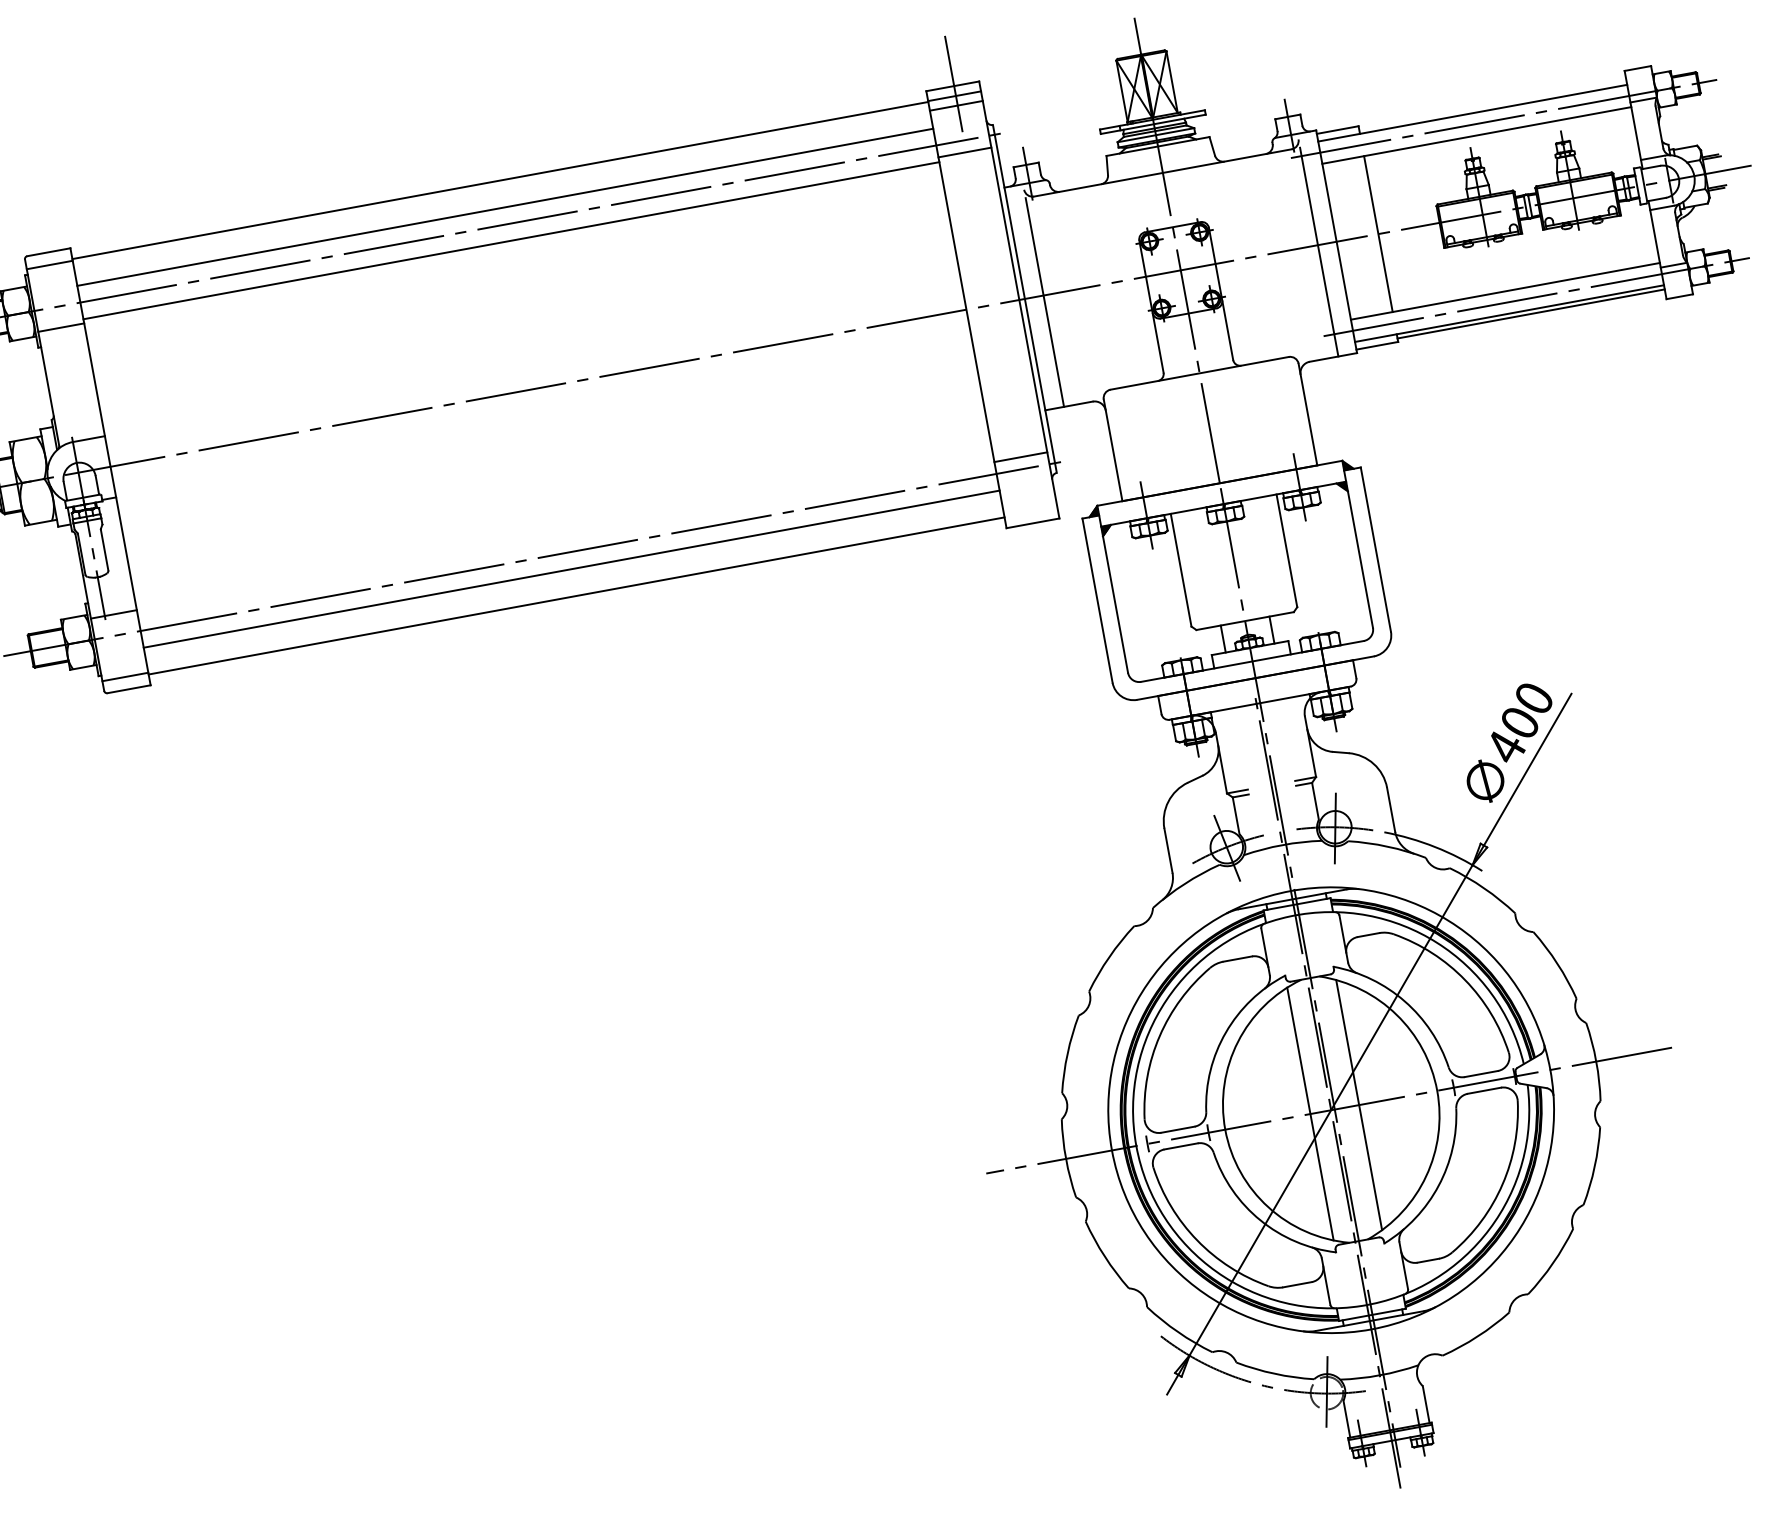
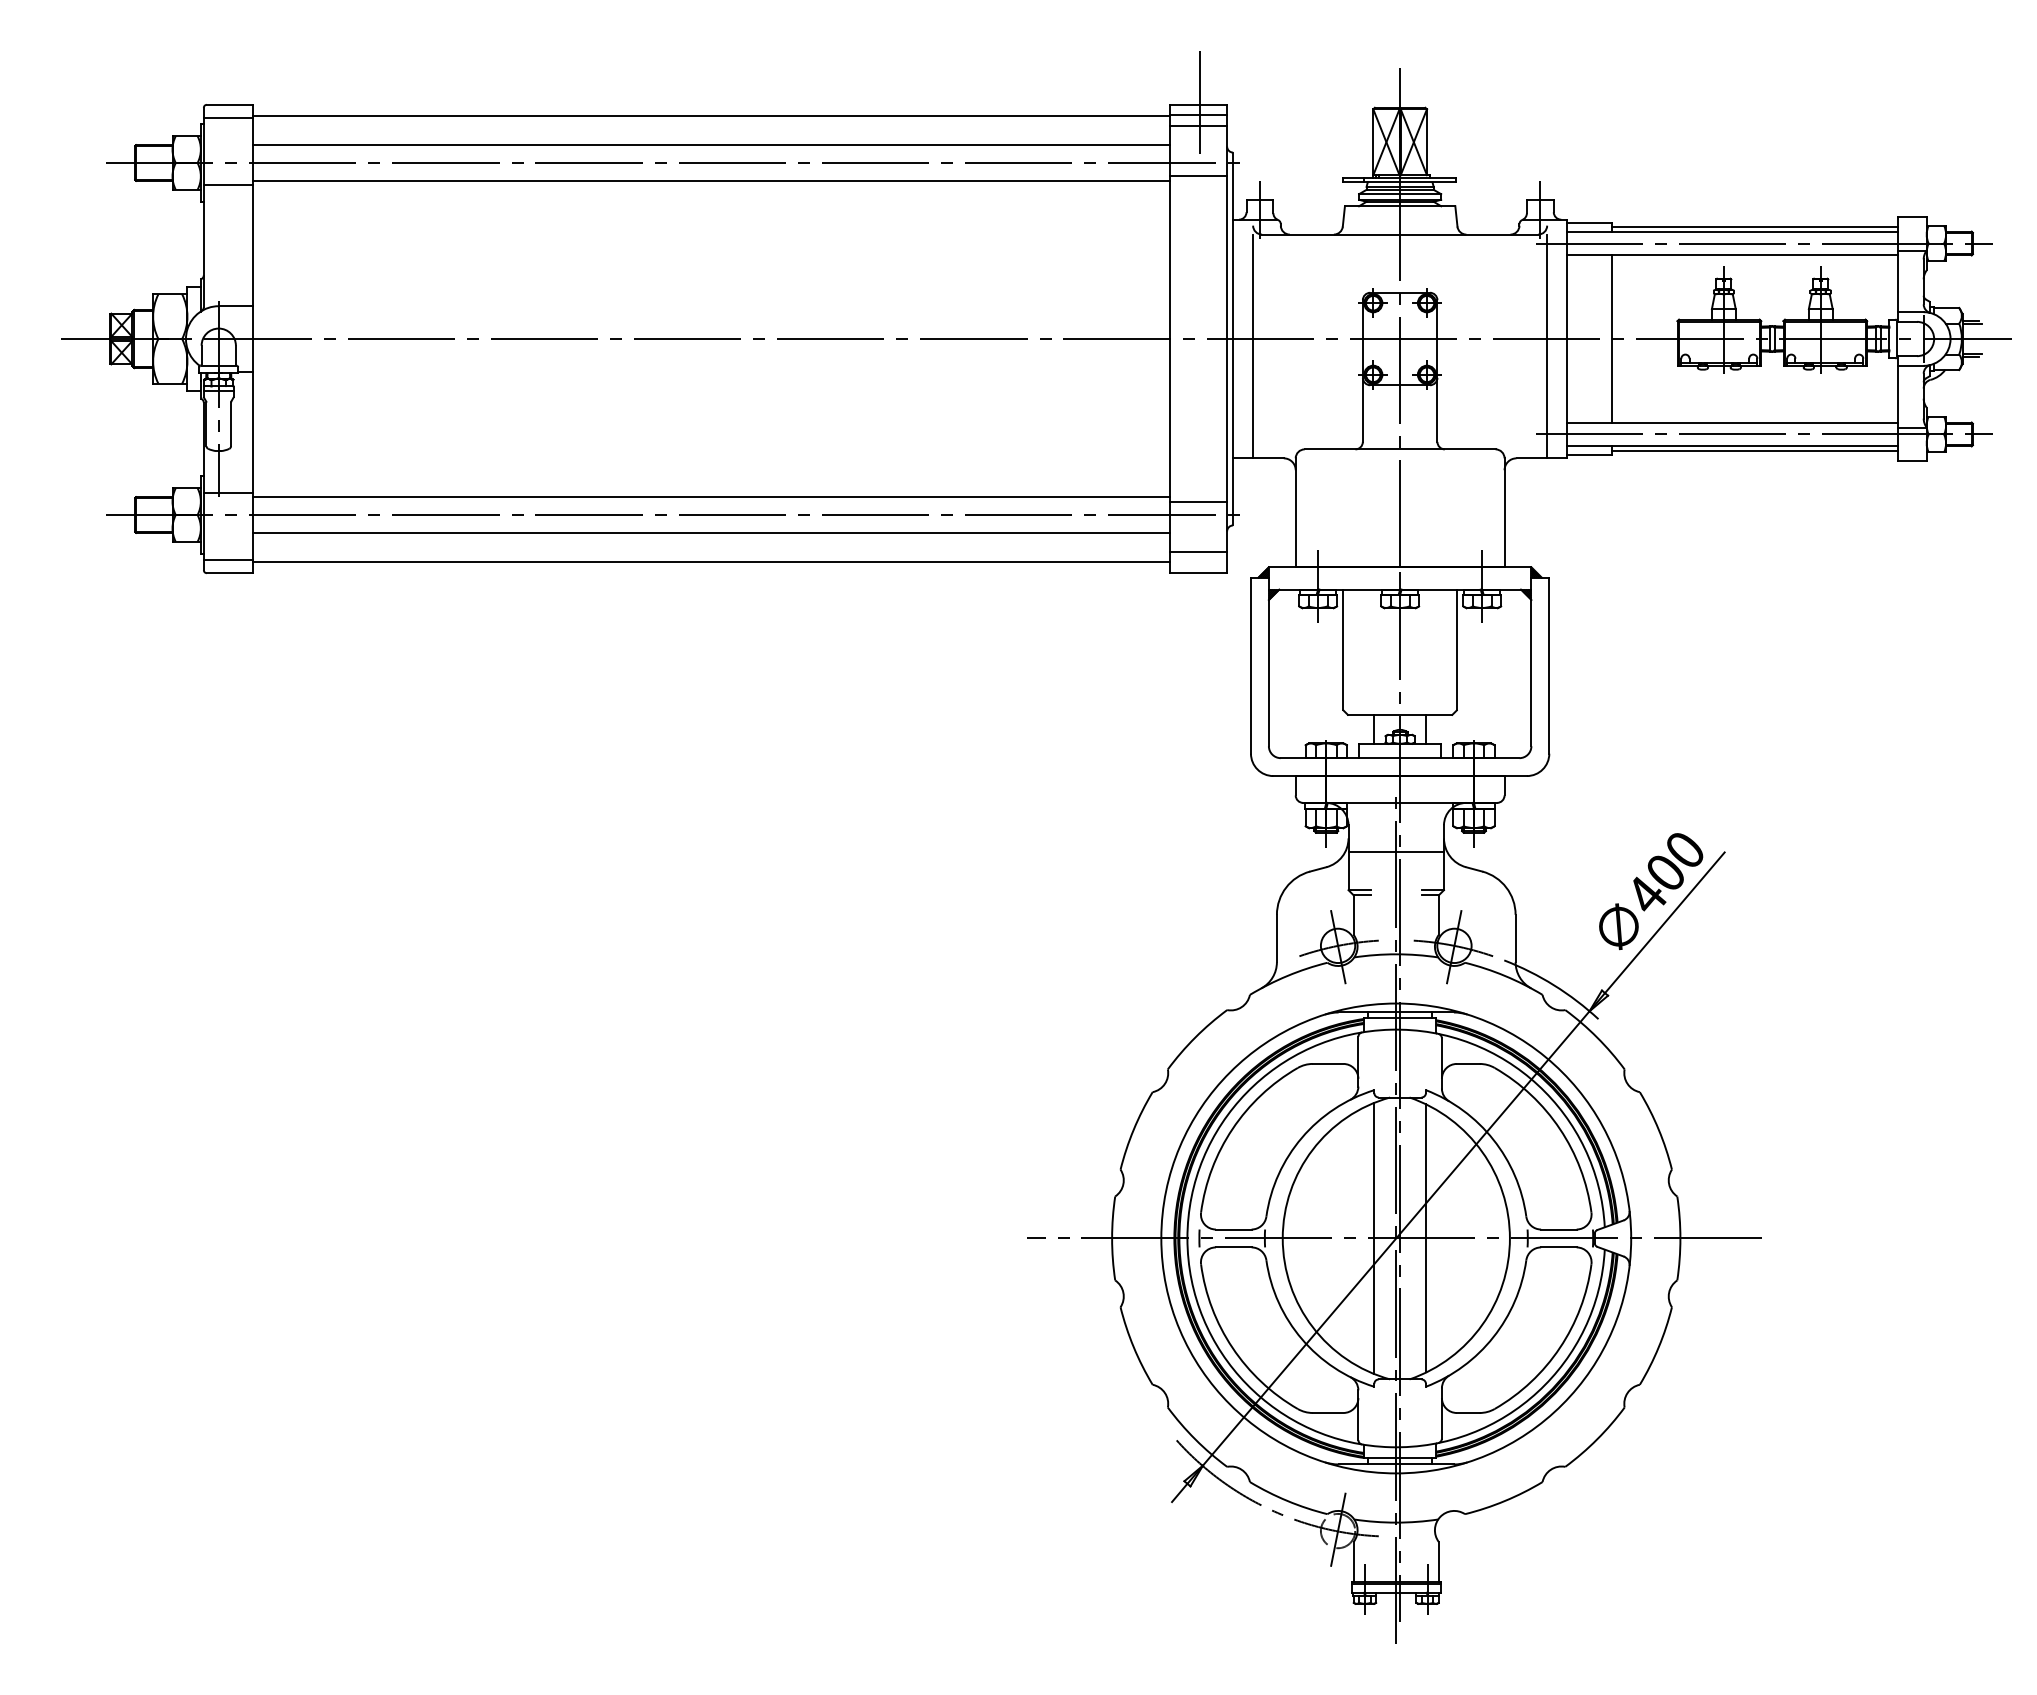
line: (1492, 105) -> (1754, 227), added
line: (1029, 504) -> (1198, 552), added
line: (565, 536) -> (711, 497), added
line: (1265, 750) -> (1396, 852), added

